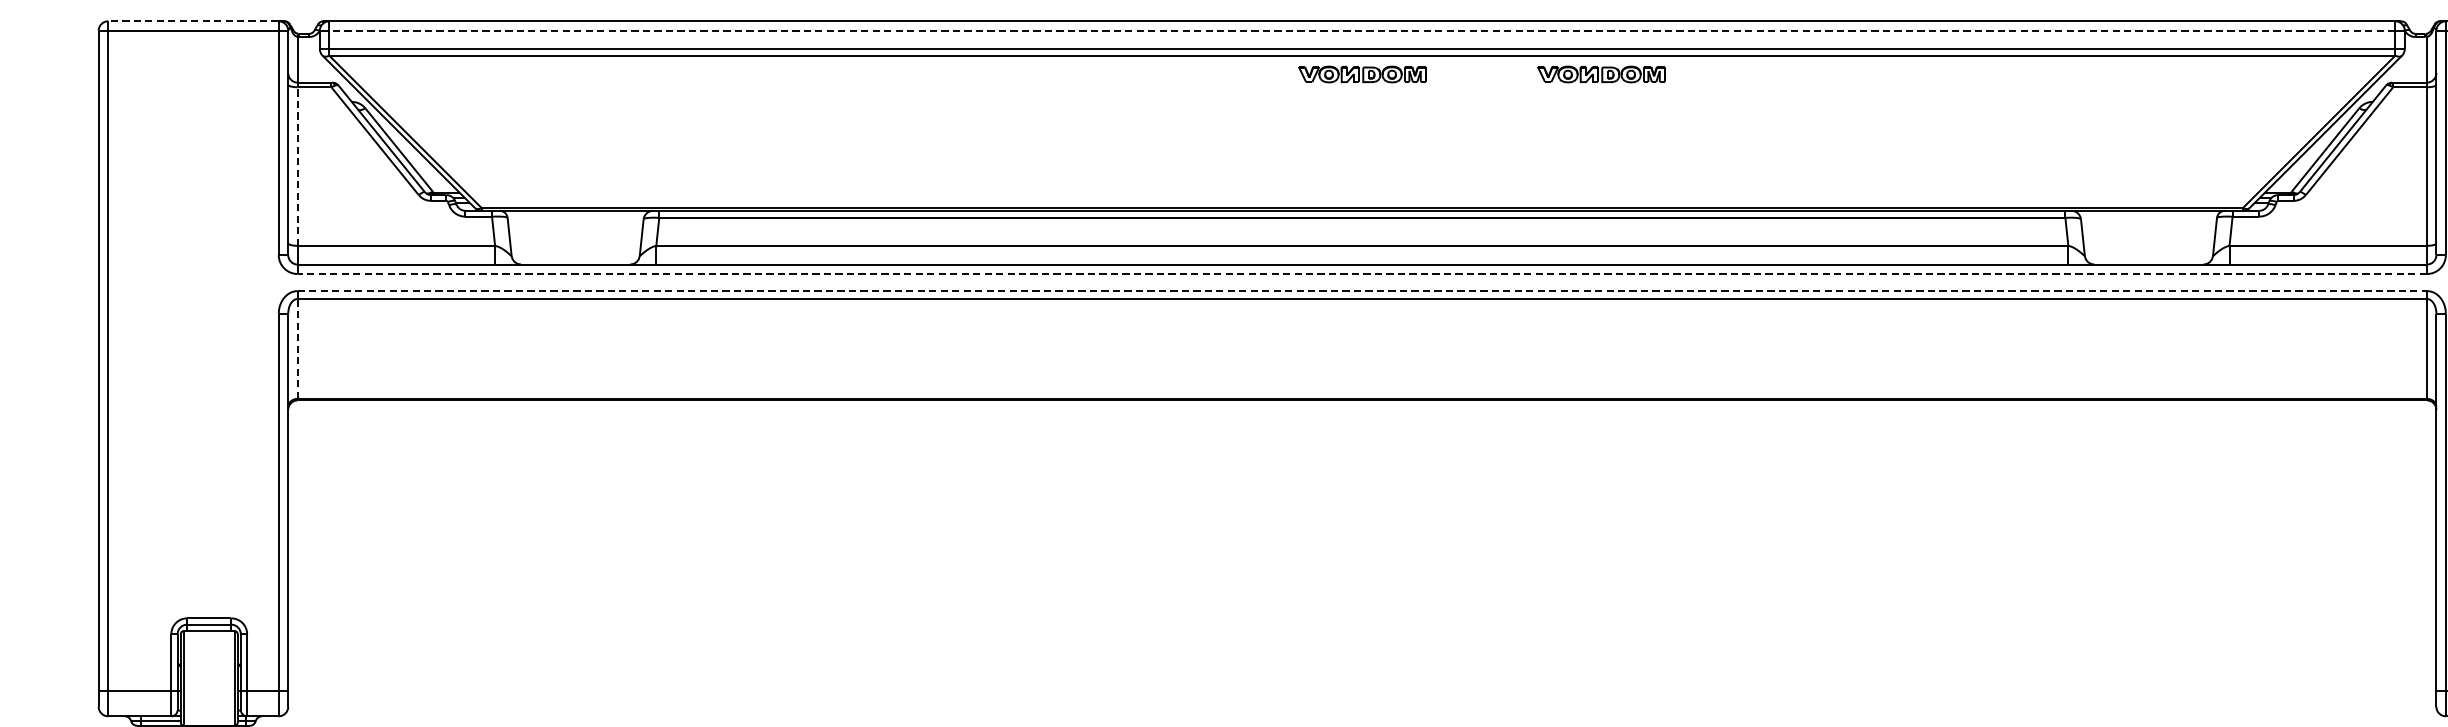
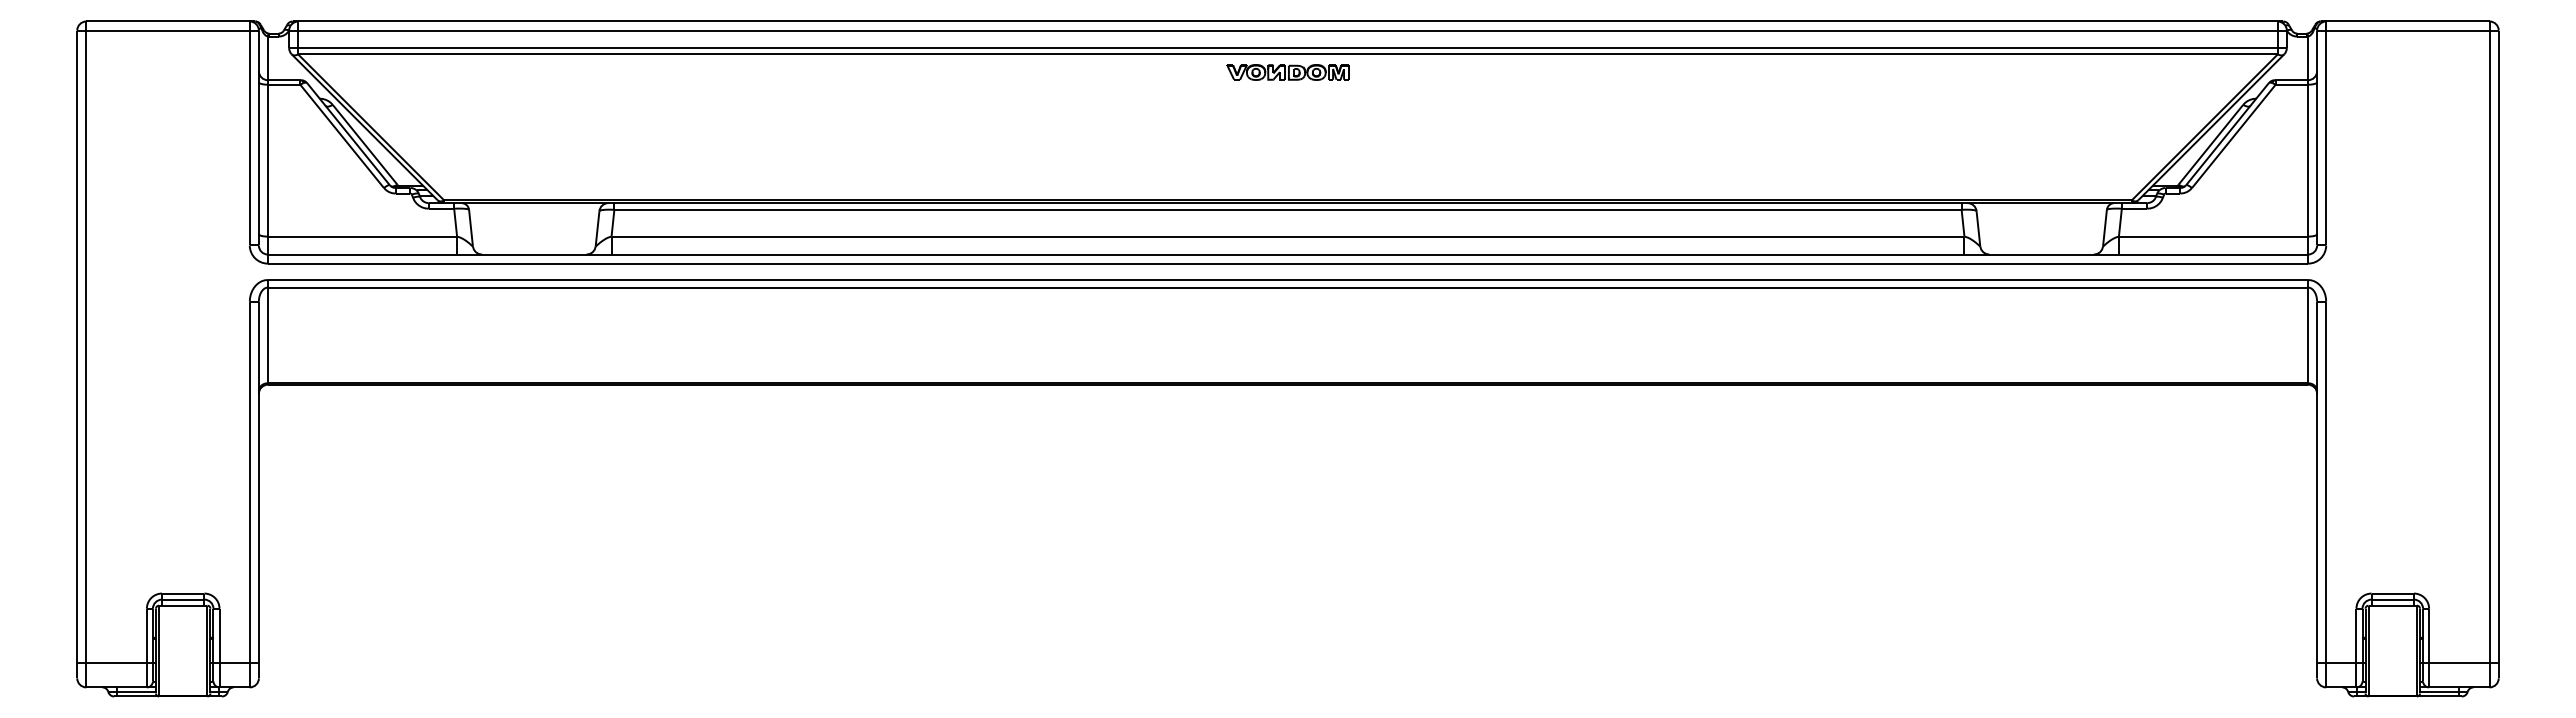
line: (193, 21) -> (168, 21), dashed -> solid
line: (1361, 30) -> (1287, 30), dashed -> solid
part: (1600, 74) -> (1516, 72), removed
line: (297, 166) -> (267, 160), dashed -> solid
line: (1361, 273) -> (1287, 263), dashed -> solid
line: (1362, 290) -> (1288, 279), dashed -> solid
line: (297, 349) -> (267, 335), dashed -> solid

